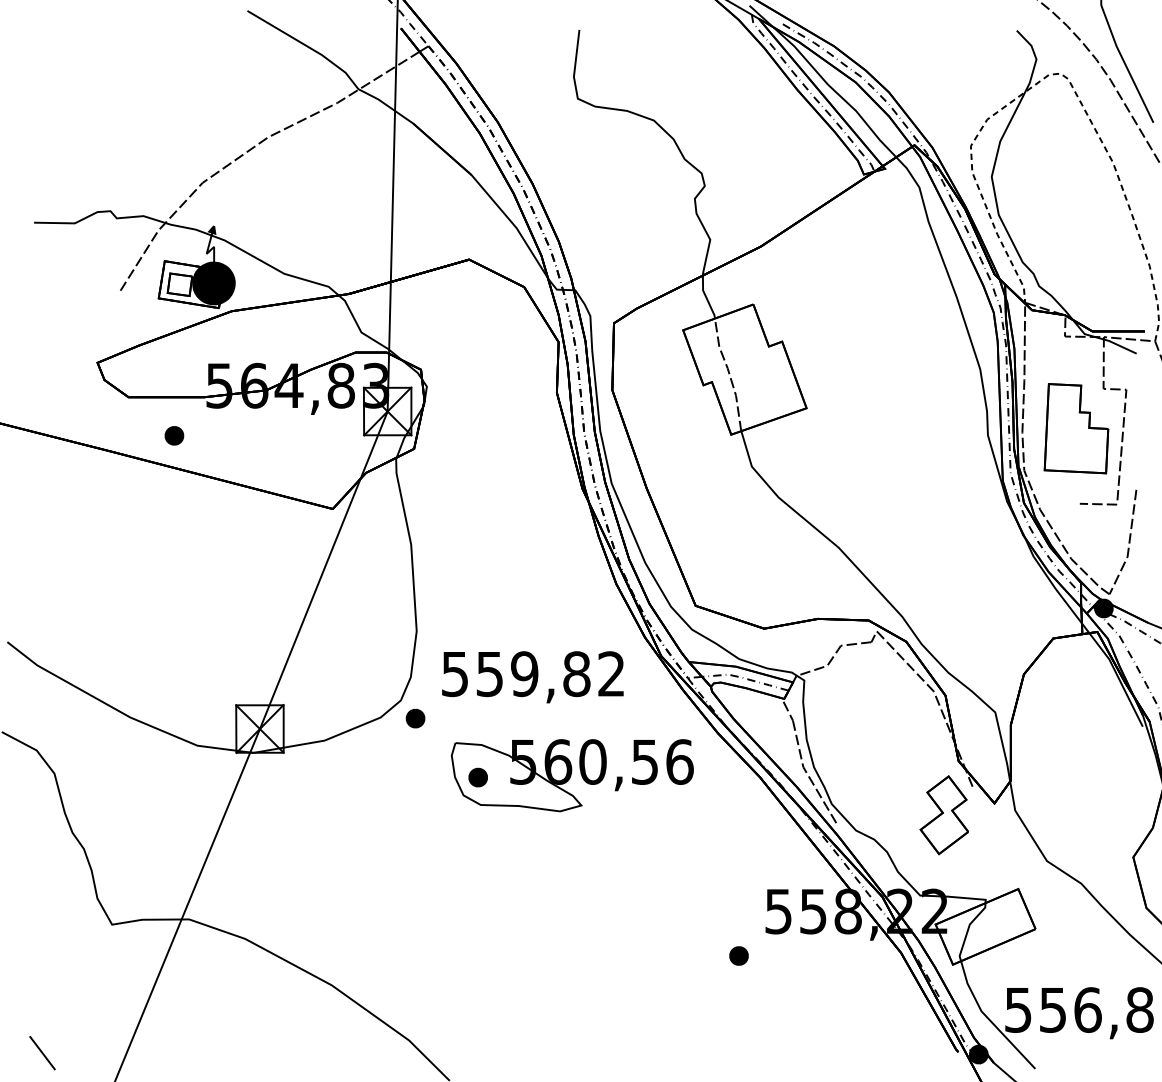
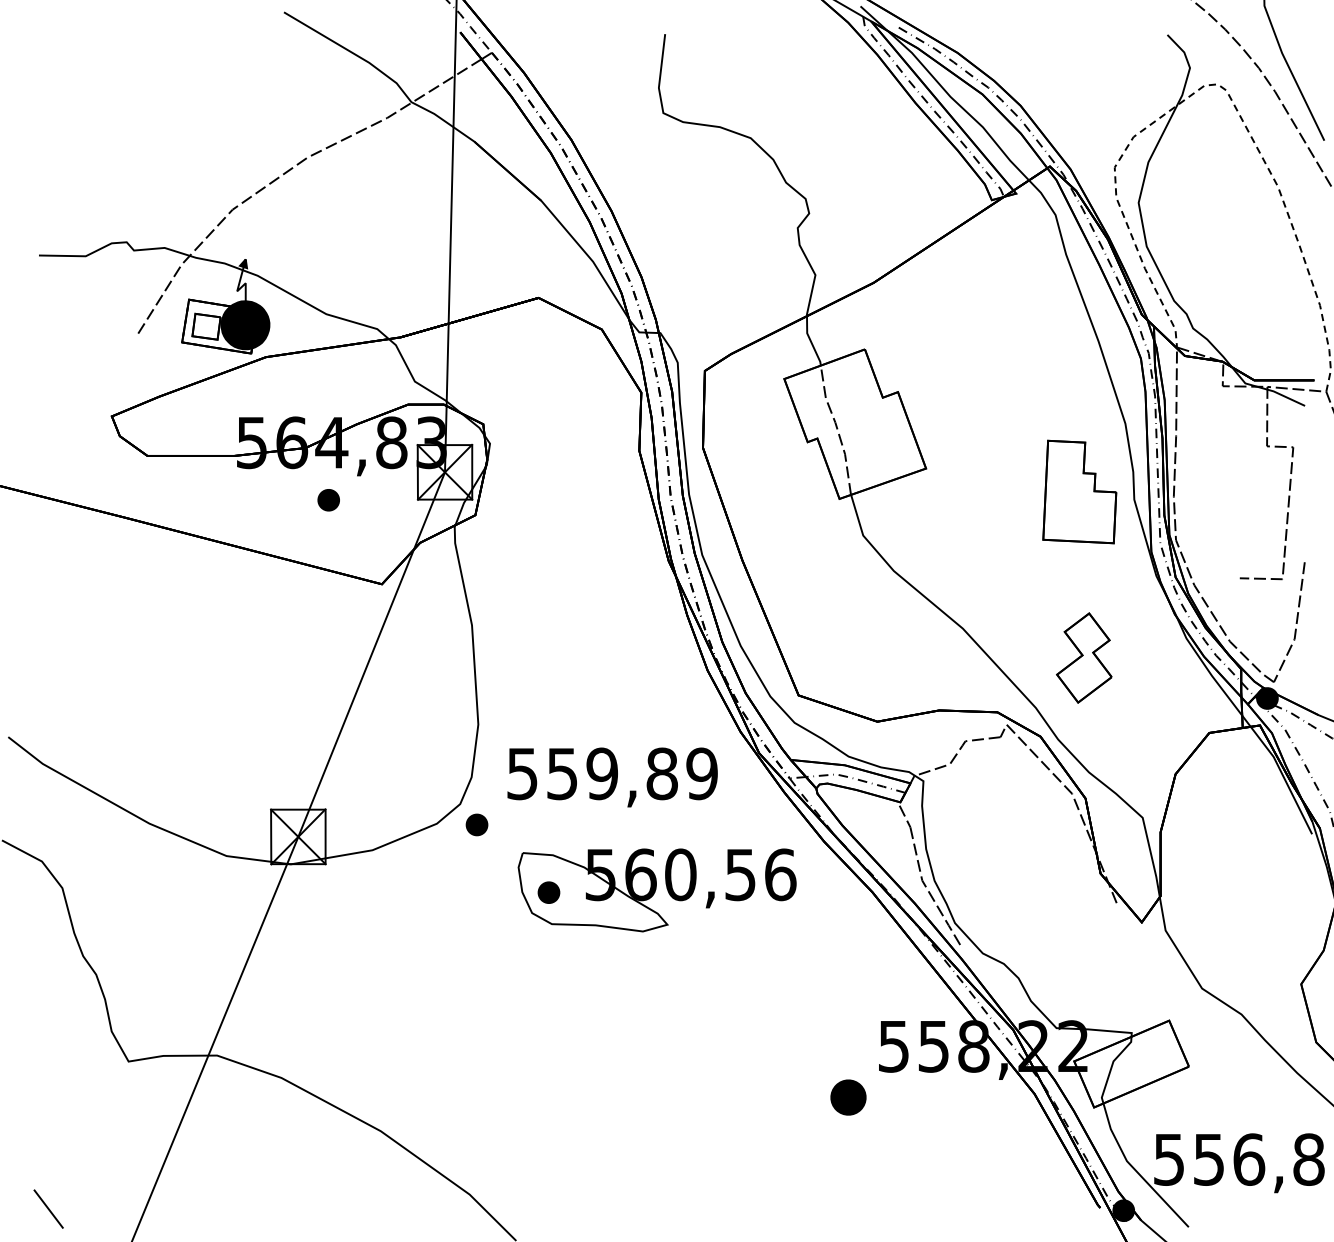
part: (1076, 428) -> (1079, 491), moved
part: (174, 435) -> (328, 499), moved
text: (611, 674) -> (702, 774), 559,82 -> 559,89
part: (943, 815) -> (1083, 658), moved
part: (738, 955) -> (847, 1096), size x1.6

